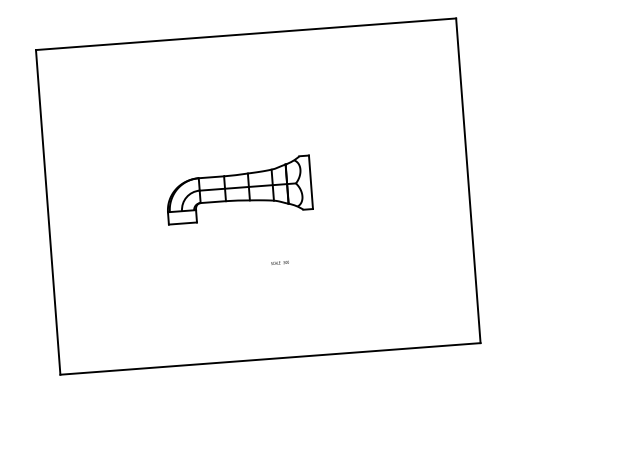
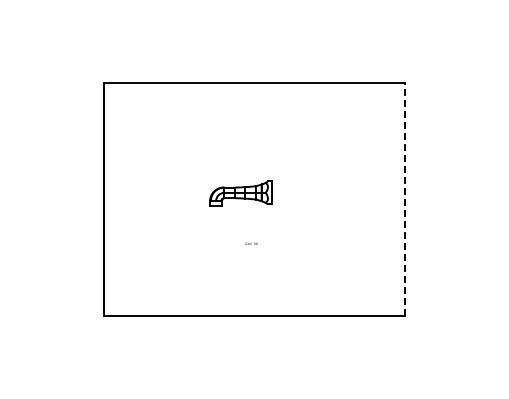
line: (468, 180) -> (404, 199), solid -> dashed
part: (238, 189) -> (240, 193), size x0.6
text: (280, 262) -> (251, 243), moved

